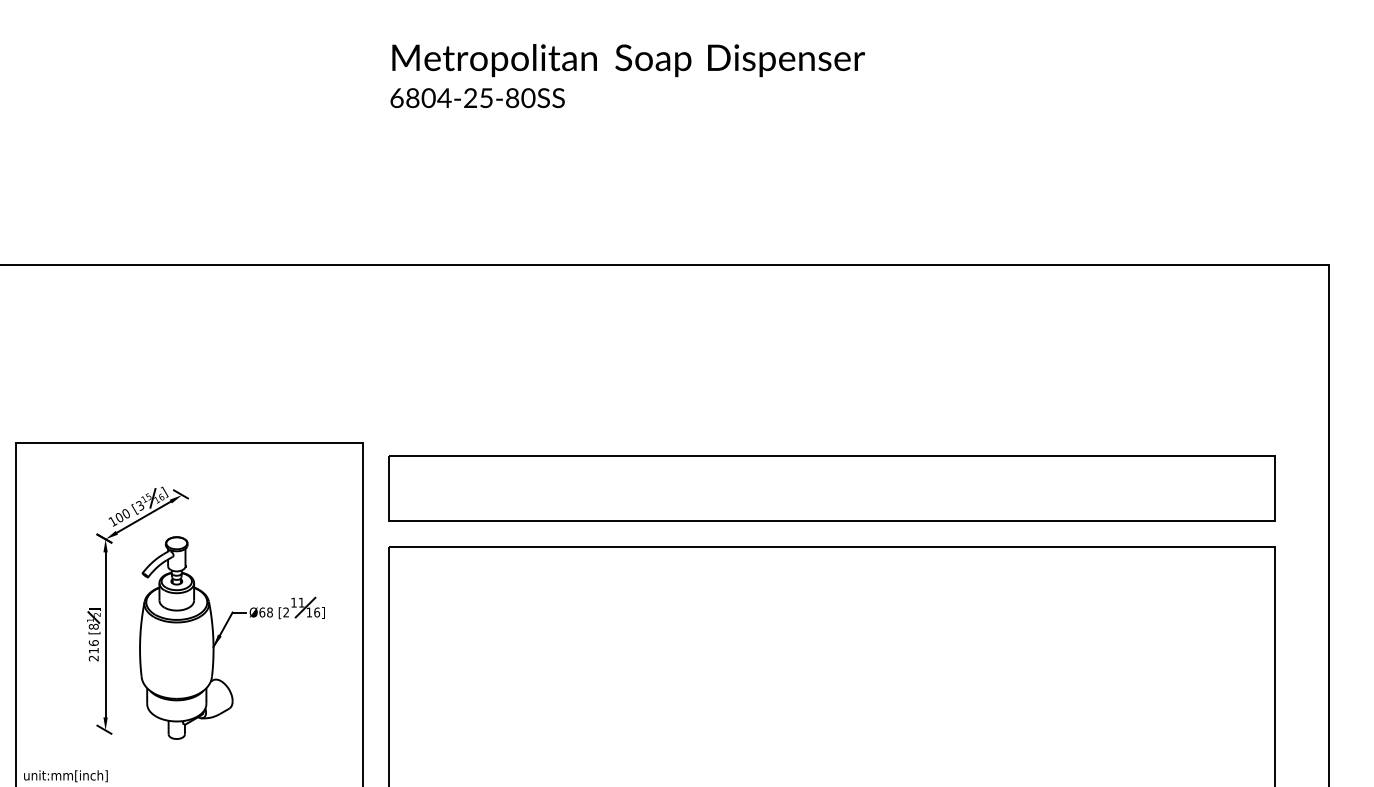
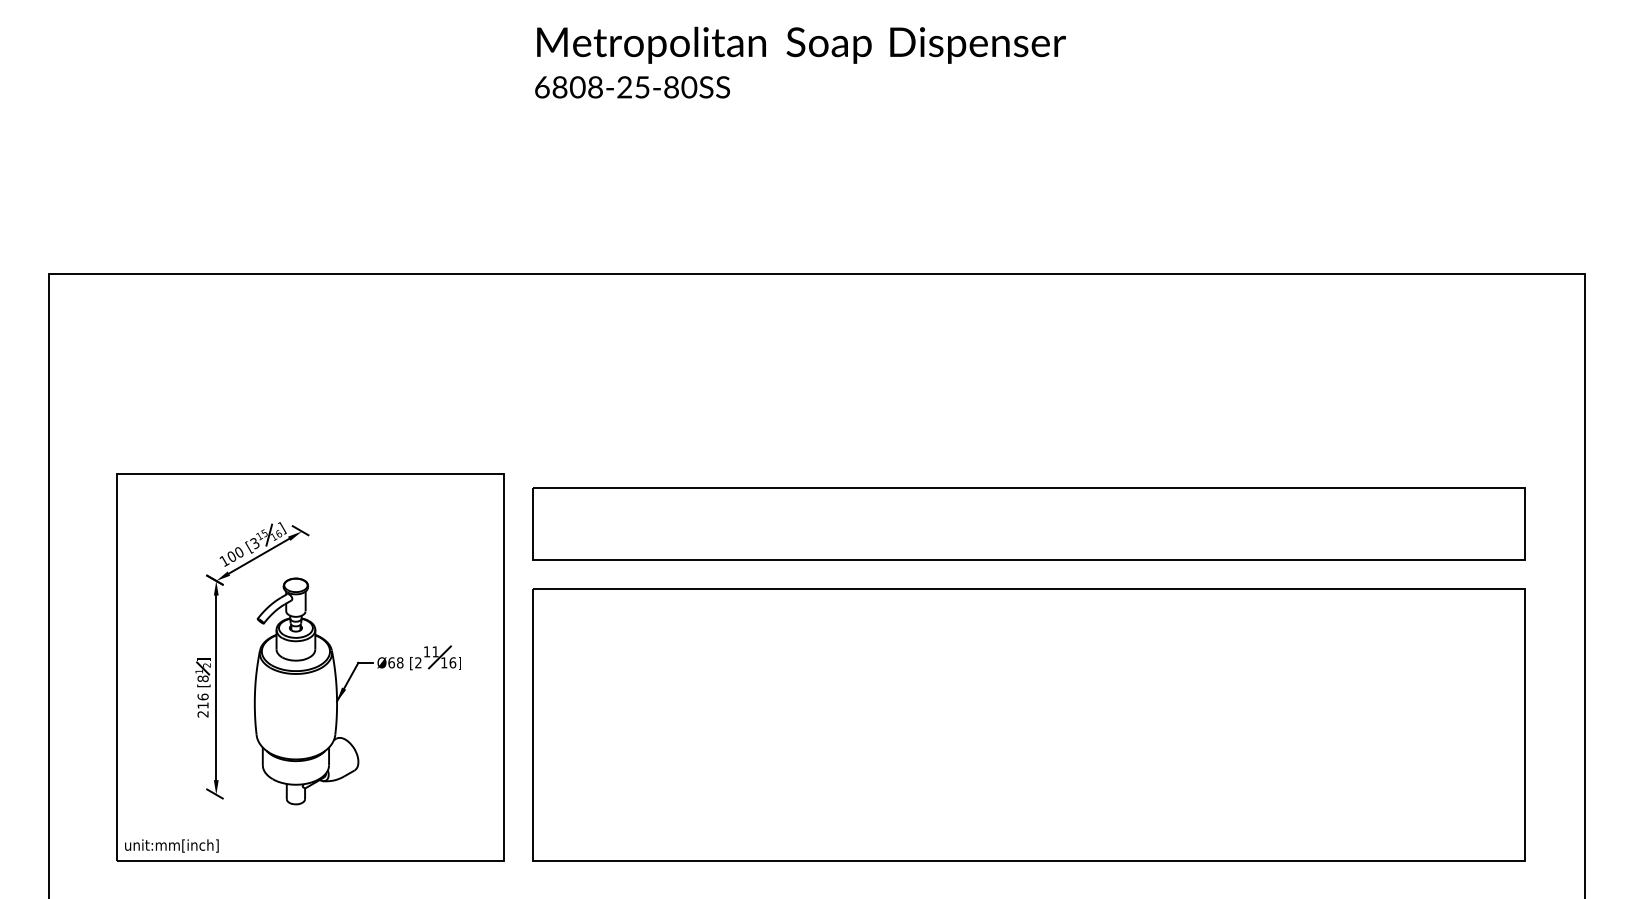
text: (444, 98) -> (595, 87), 6804-25-80SS -> 6808-25-80SS

